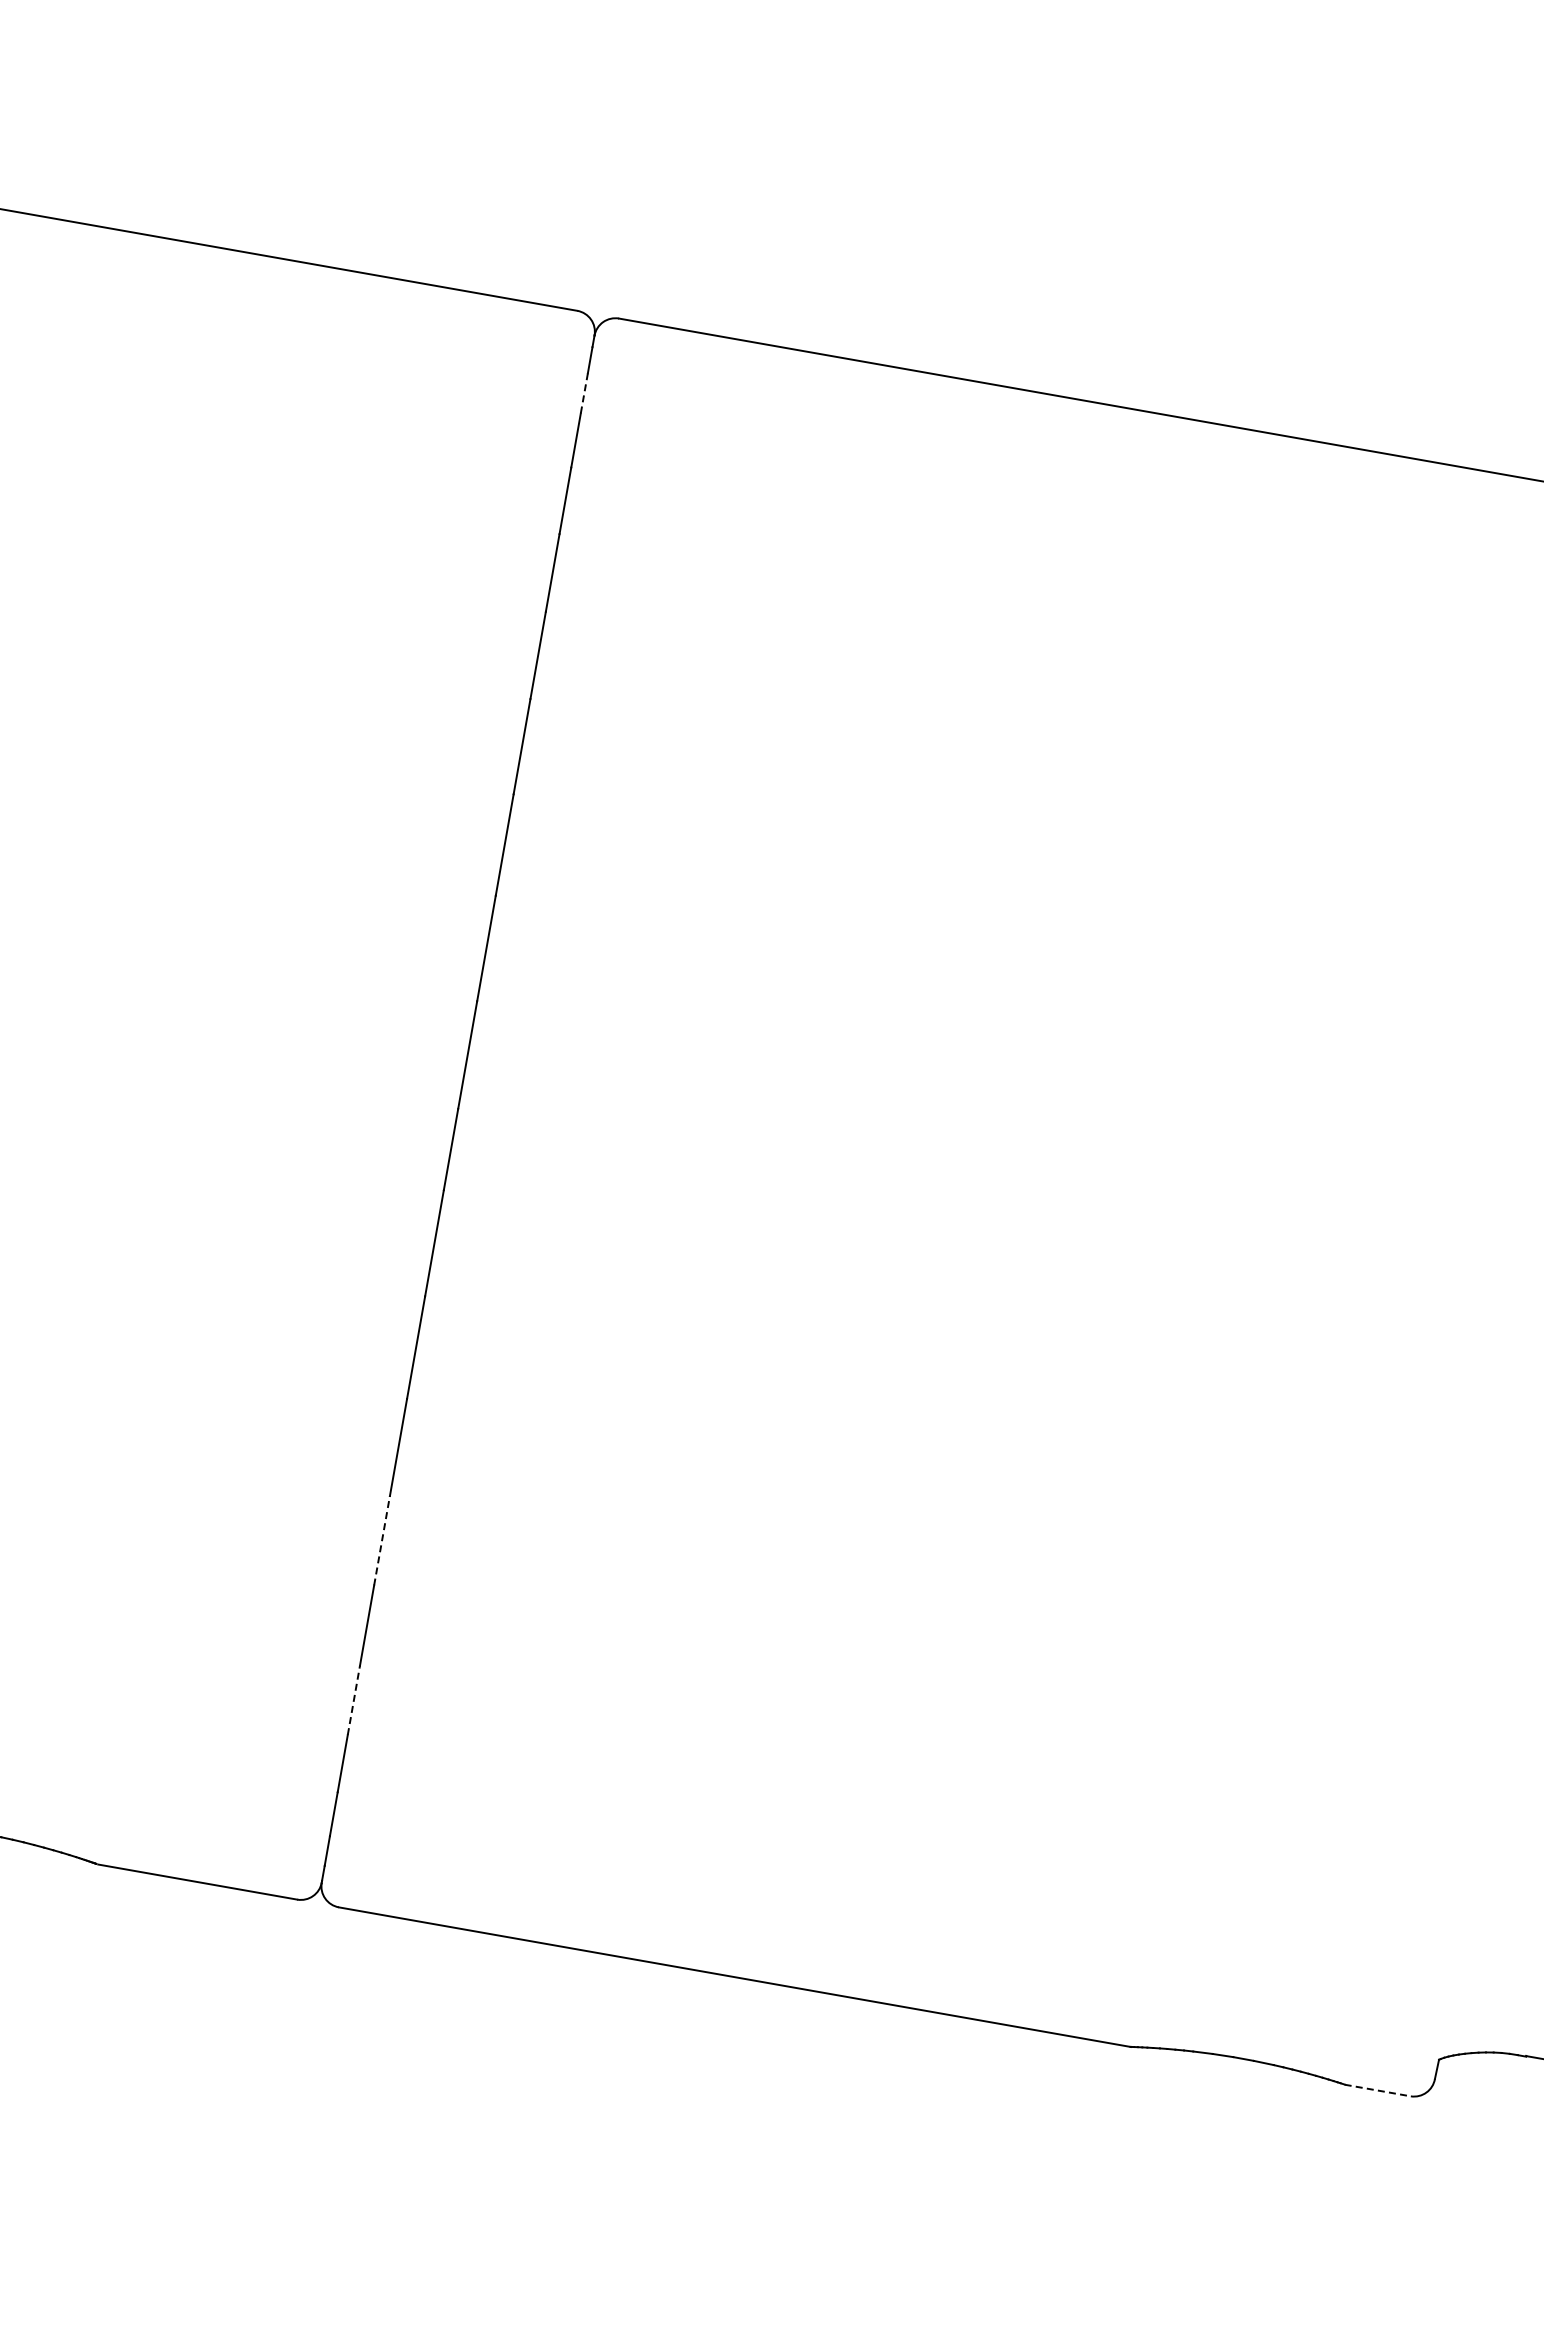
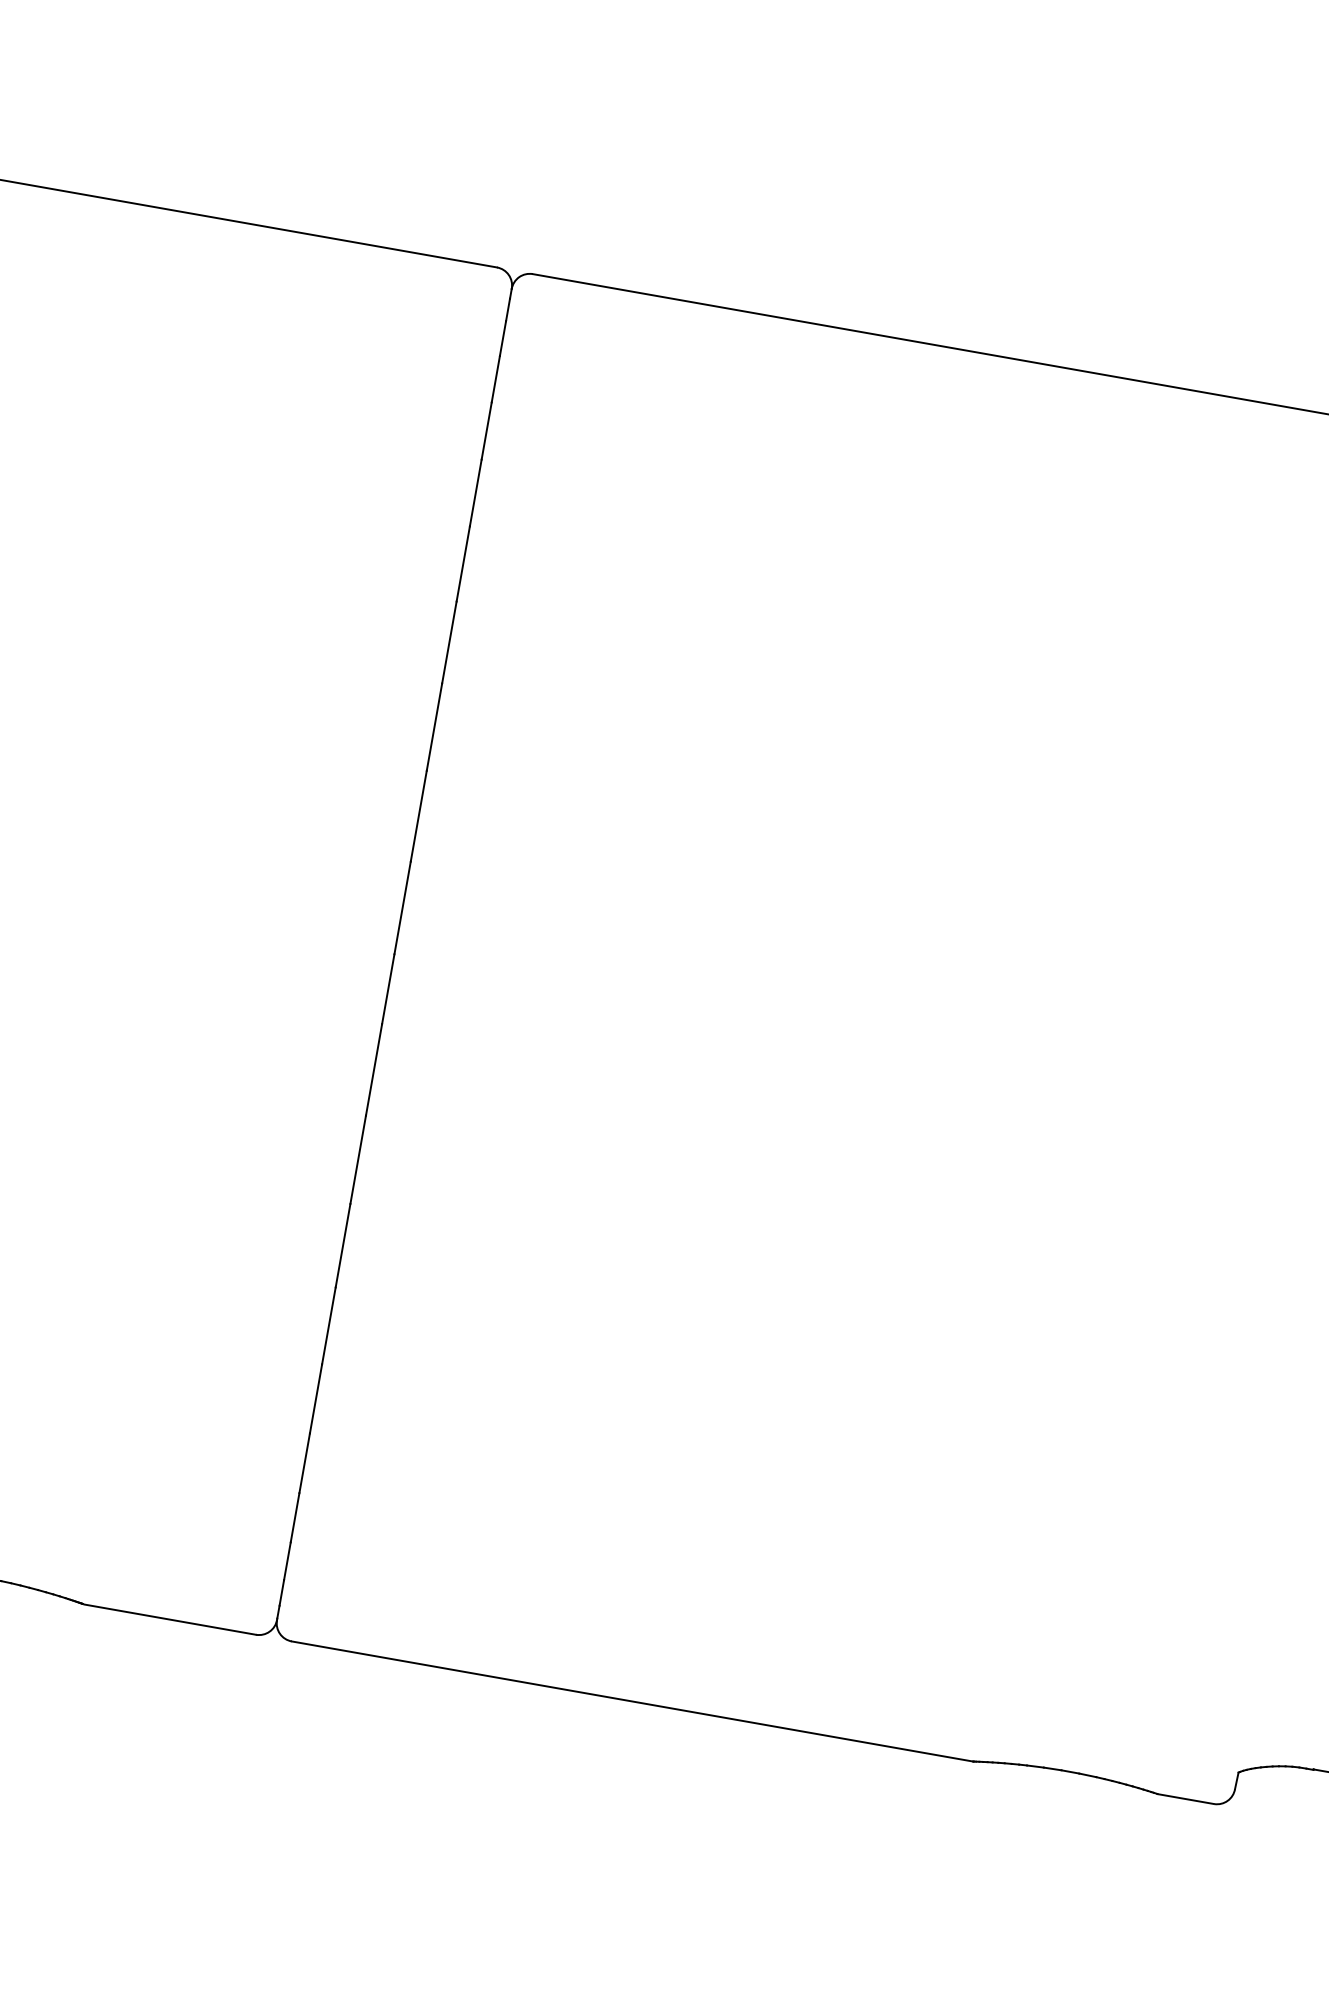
line: (584, 393) -> (503, 338), dashed -> solid
line: (382, 1540) -> (329, 1325), dashed -> solid
line: (353, 1699) -> (304, 1462), dashed -> solid
line: (1377, 2090) -> (1185, 1799), dashed -> solid

